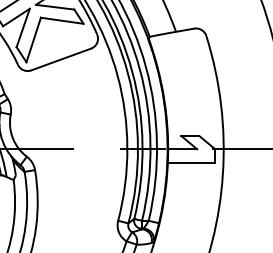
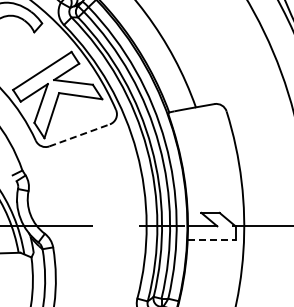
line: (62, 59) -> (80, 135), solid -> dashed
line: (192, 162) -> (212, 239), solid -> dashed

